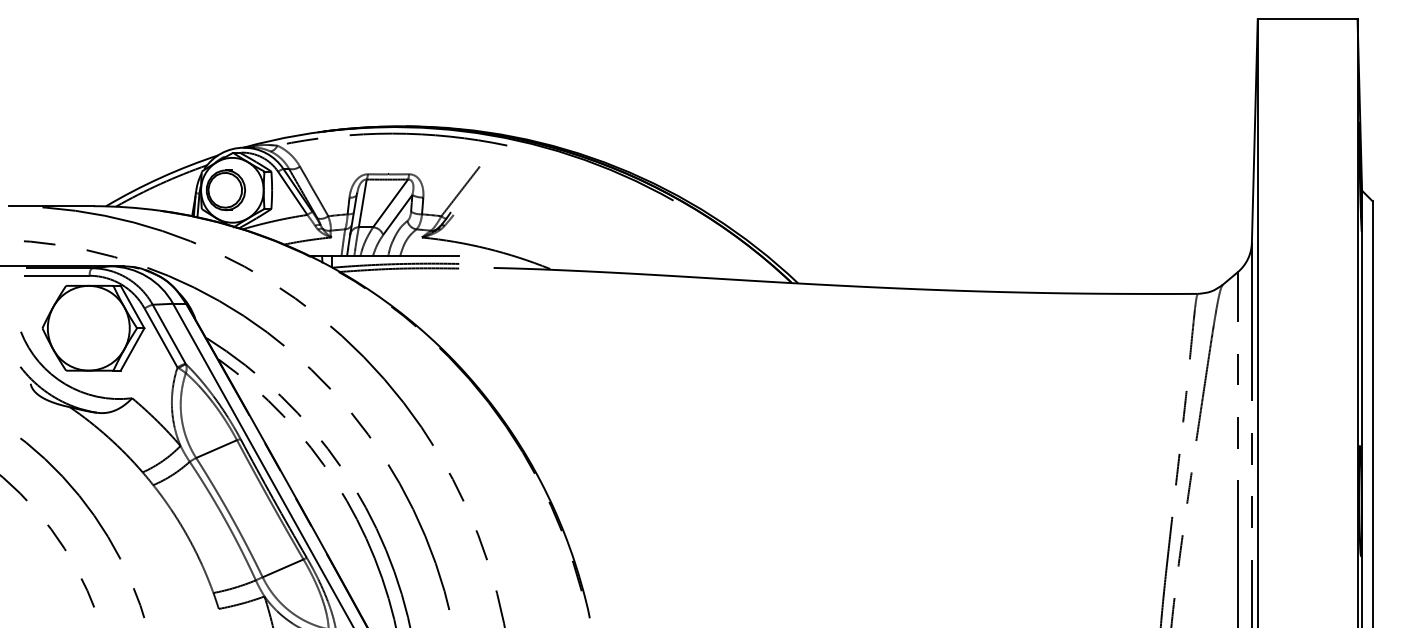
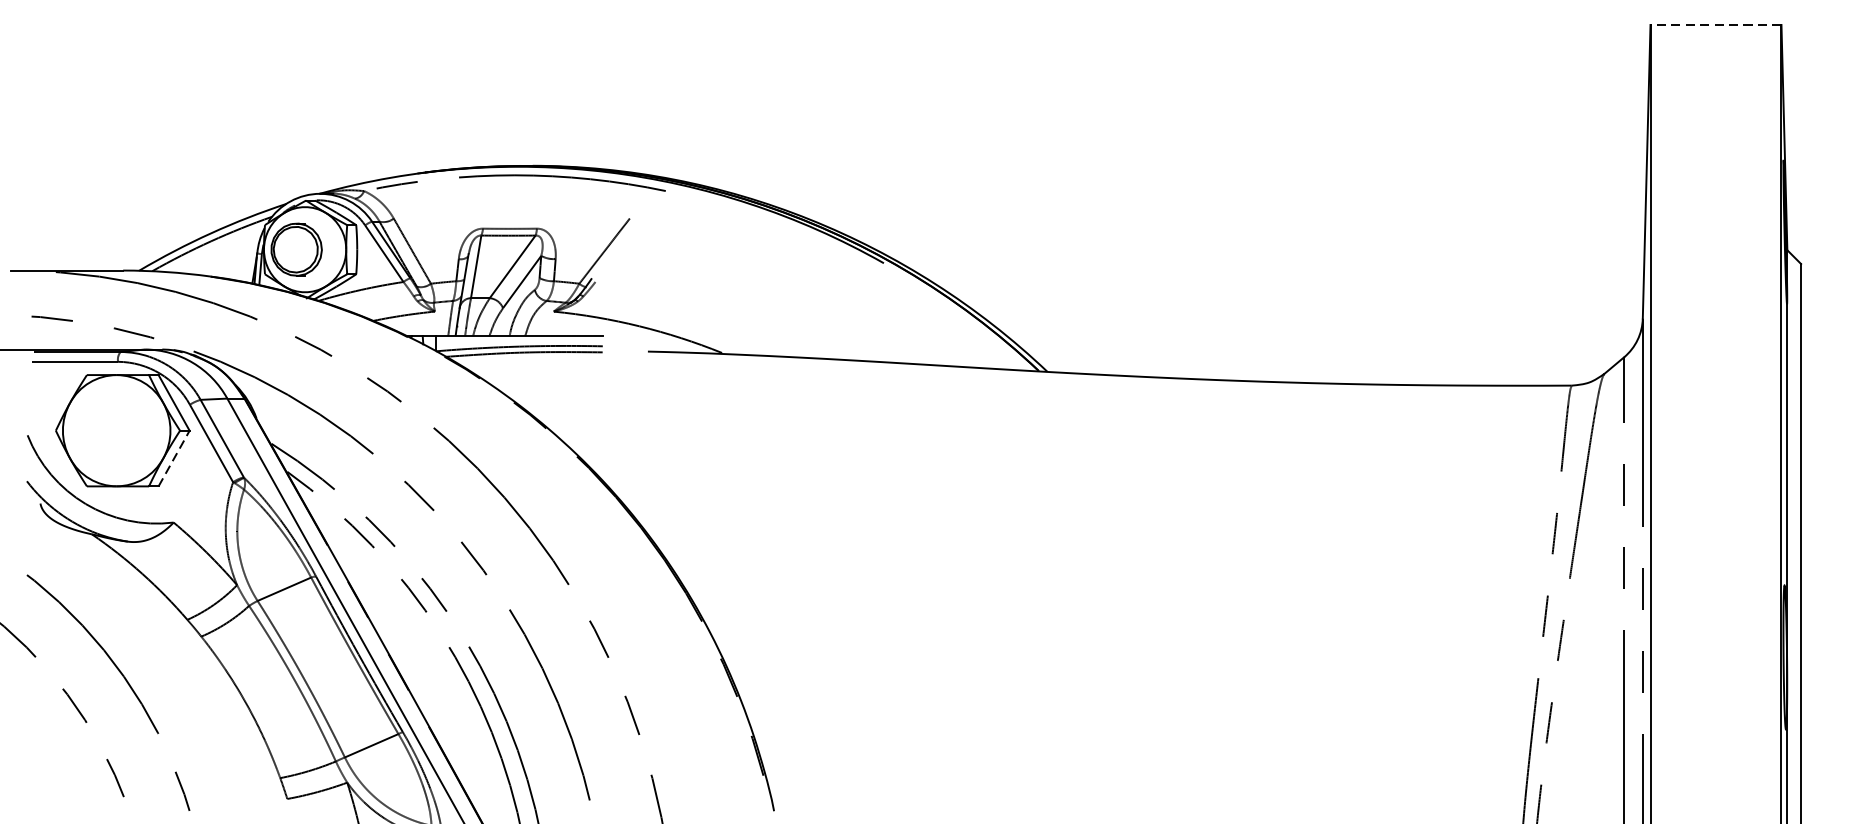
line: (1307, 19) -> (1715, 25), solid -> dashed
line: (132, 349) -> (174, 458), solid -> dashed

